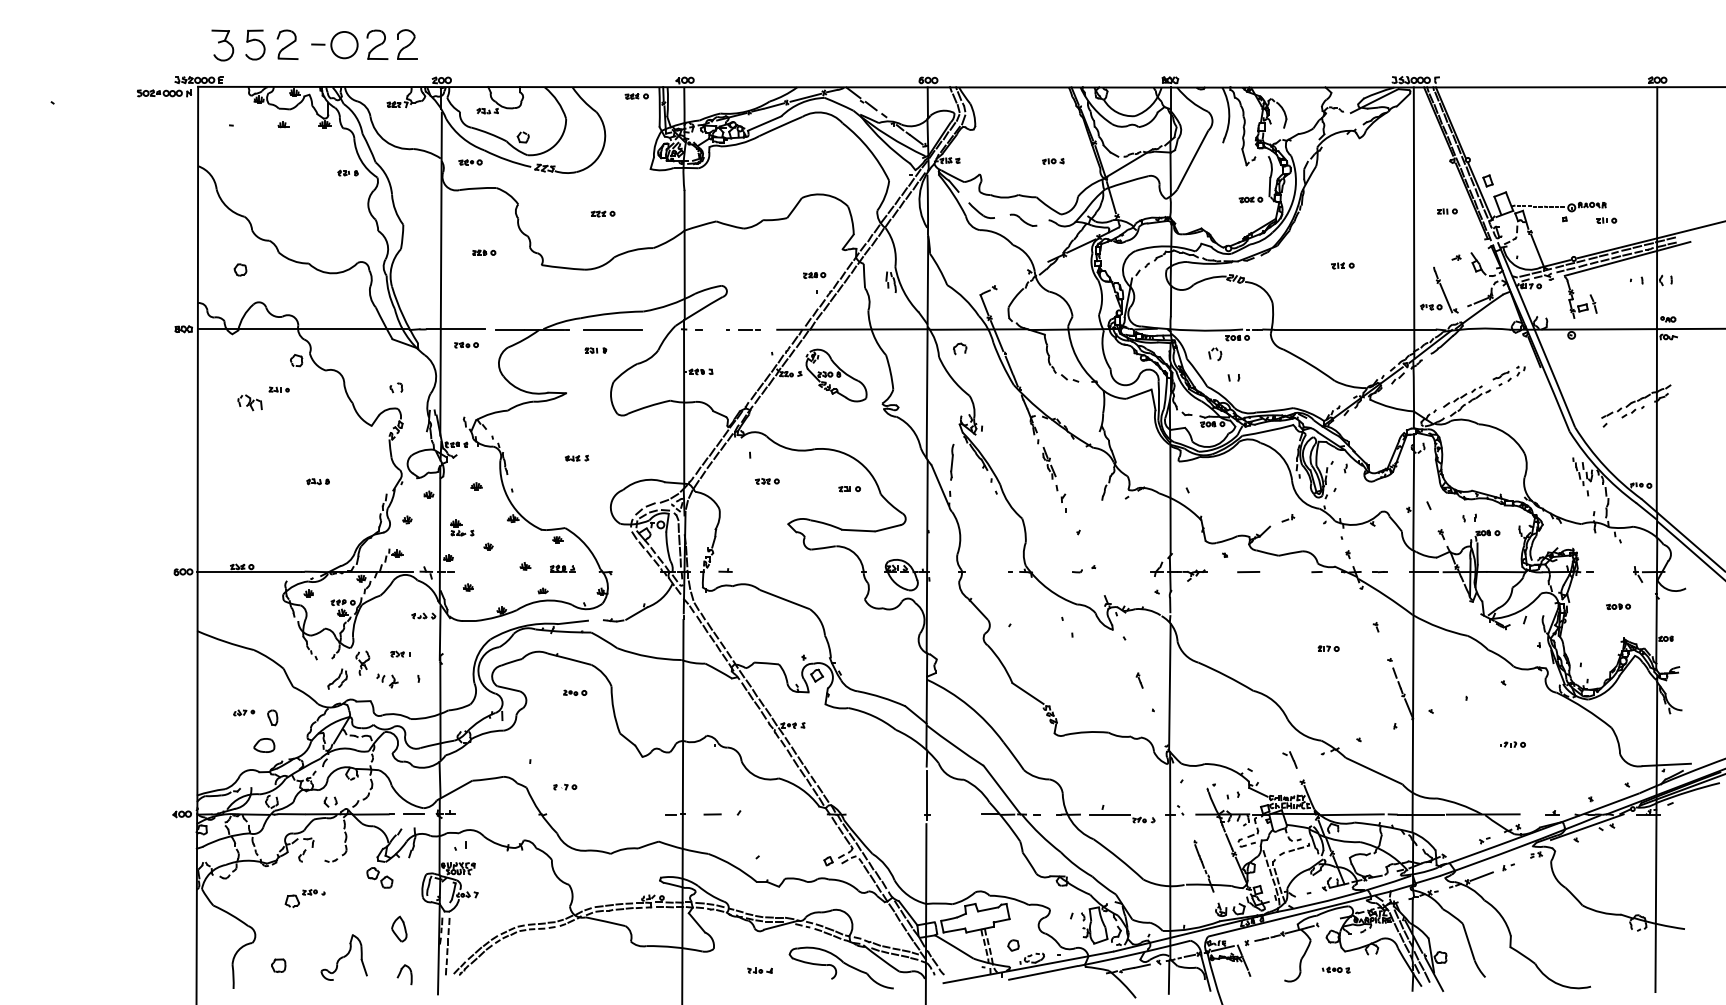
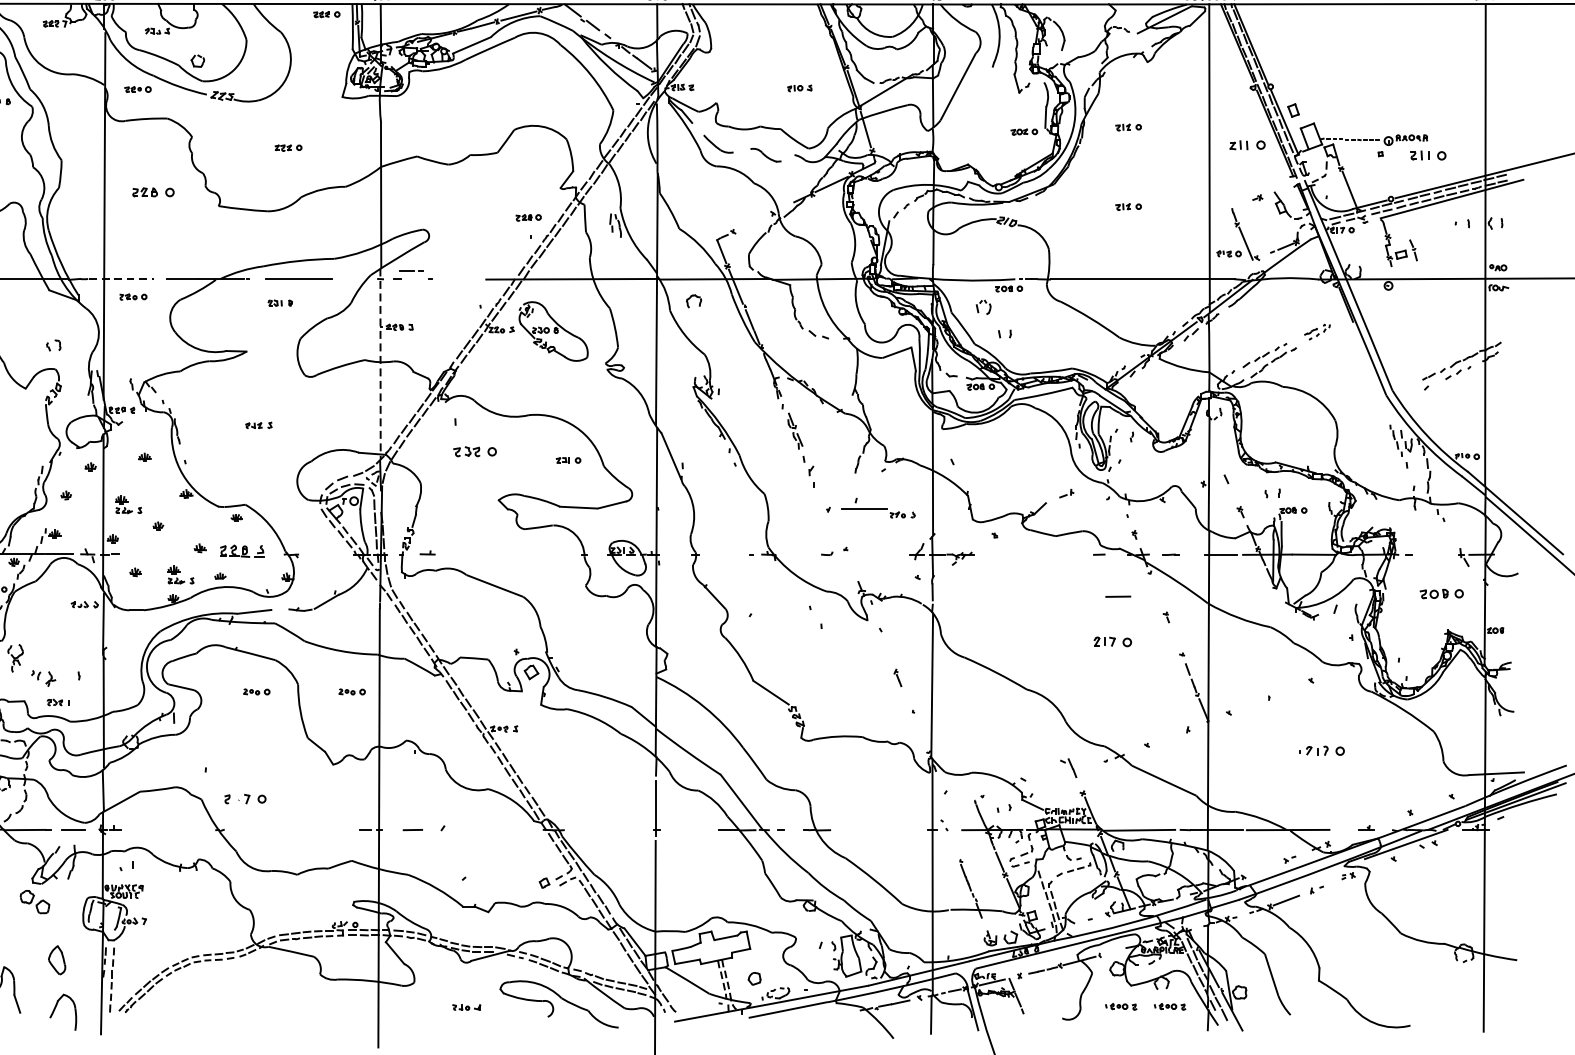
part: (1342, 195) -> (1128, 127), added
part: (1447, 211) -> (1247, 145), size x1.6
part: (1606, 220) -> (1428, 155), size x1.6
part: (484, 252) -> (153, 191), size x1.6
line: (456, 329) -> (122, 279), solid -> dashed
line: (749, 329) -> (411, 271), moved
part: (1508, 375) -> (1316, 331), size x0.7
line: (684, 404) -> (380, 364), solid -> dashed
line: (952, 461) -> (685, 429), removed
part: (767, 481) -> (475, 451), size x1.6
part: (562, 568) -> (242, 550), size x1.6
line: (1248, 572) -> (1118, 597), moved
part: (508, 589) -> (181, 574), added
part: (1618, 606) -> (1441, 593), size x1.6
part: (1328, 648) -> (1112, 641), size x1.6
part: (400, 653) -> (58, 701), moved
part: (659, 692) -> (352, 691), added
part: (1512, 744) -> (1321, 750), size x1.6
part: (565, 786) -> (245, 798), size x1.6
part: (1122, 814) -> (878, 508), moved
part: (1379, 969) -> (1170, 1006), added
part: (404, 974) -> (62, 1011), size x1.6

